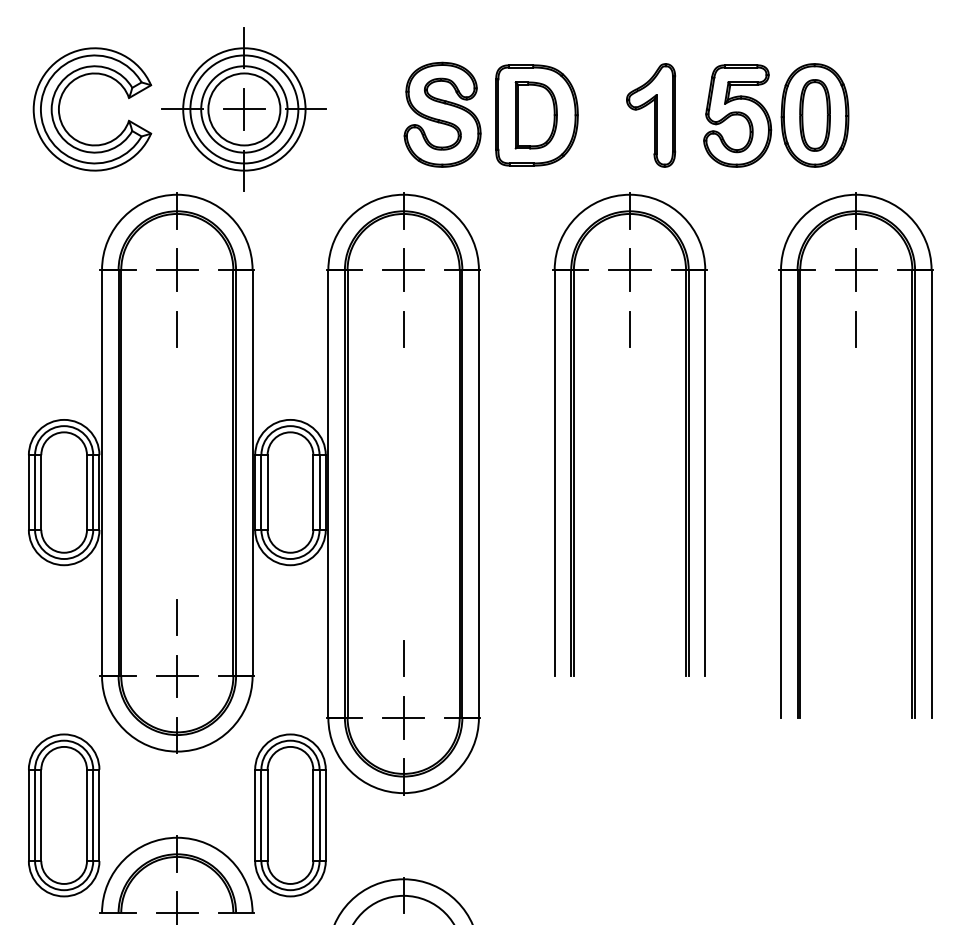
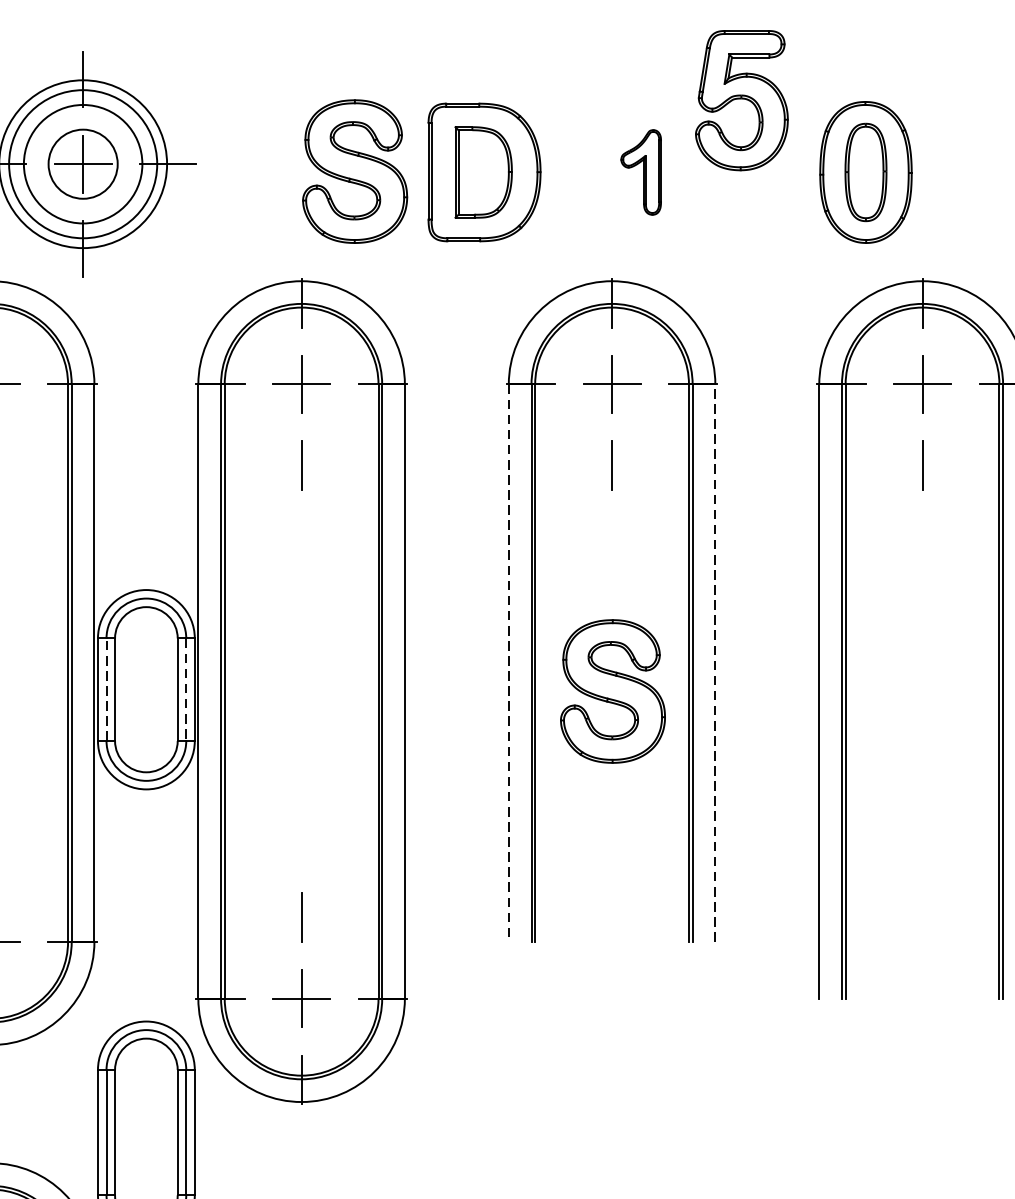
circle: (244, 109) -> (83, 164), size x0.7
part: (651, 115) -> (641, 172), size x0.6
part: (737, 115) -> (741, 99), moved
line: (705, 472) -> (715, 662), solid -> dashed
line: (554, 473) -> (508, 663), solid -> dashed
line: (261, 492) -> (106, 689), solid -> dashed
line: (319, 493) -> (186, 691), solid -> dashed
part: (630, 493) -> (612, 691), added

